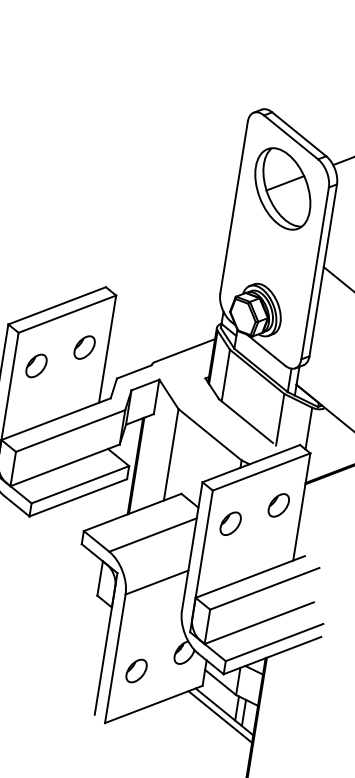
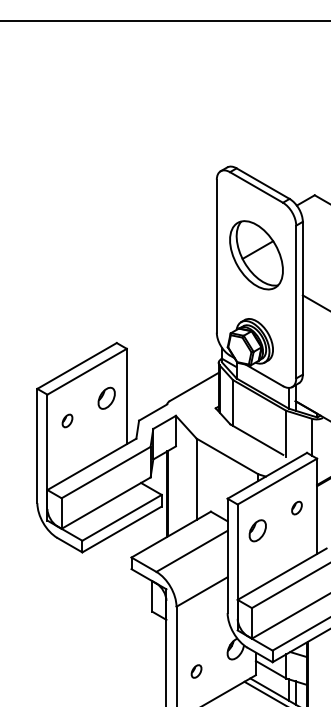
part: (282, 189) -> (256, 255), moved
part: (36, 365) -> (67, 420), size x0.6
part: (278, 504) -> (296, 507), size x0.6
part: (136, 670) -> (196, 671), size x0.6

